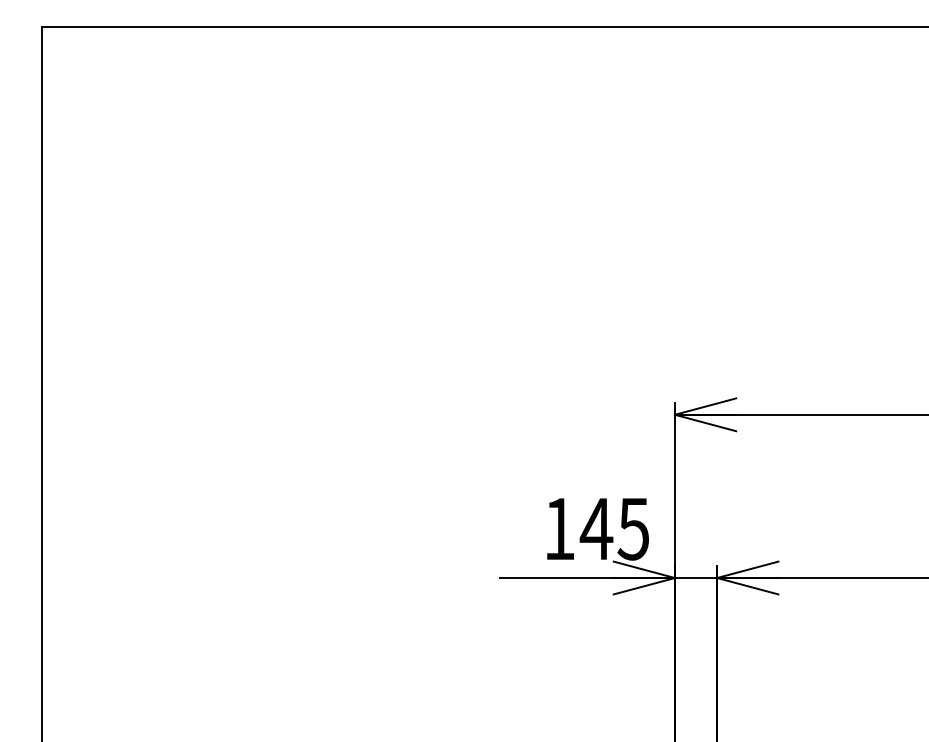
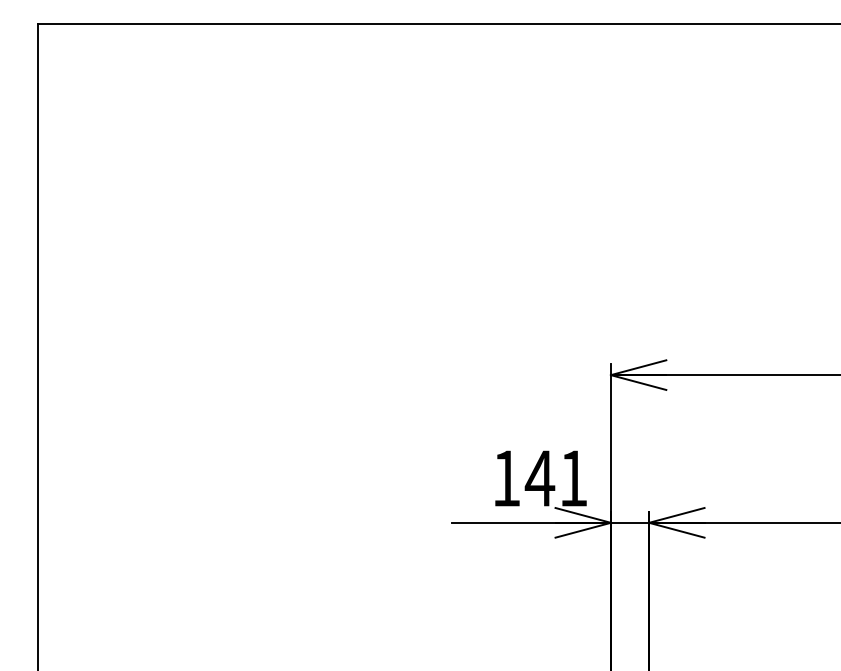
text: (632, 529) -> (572, 478), 145 -> 141

